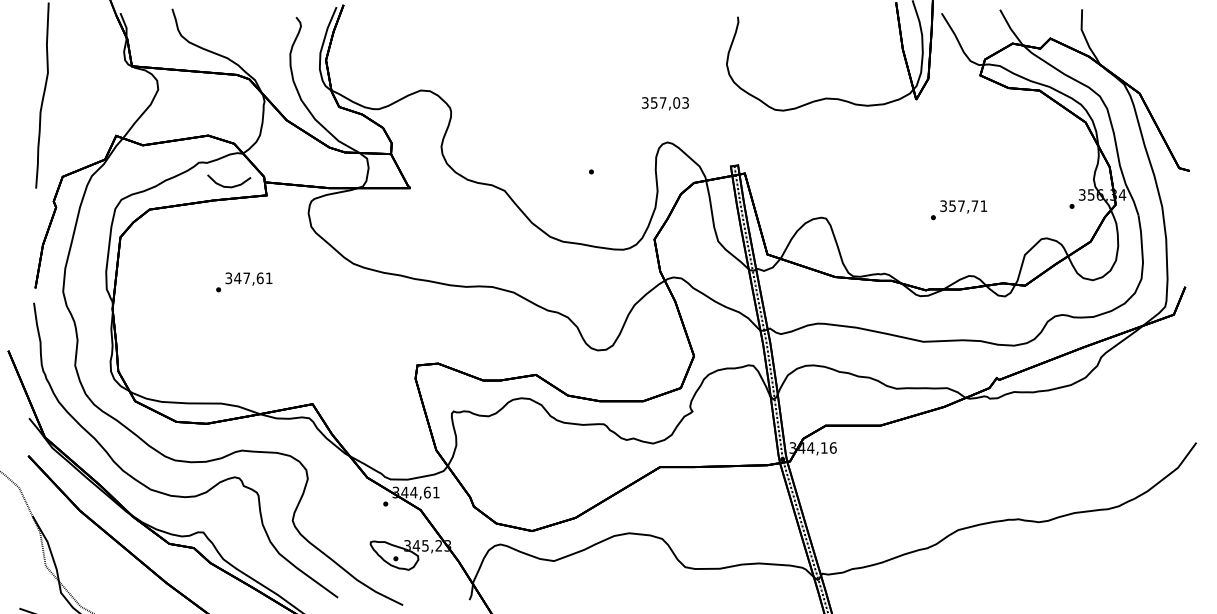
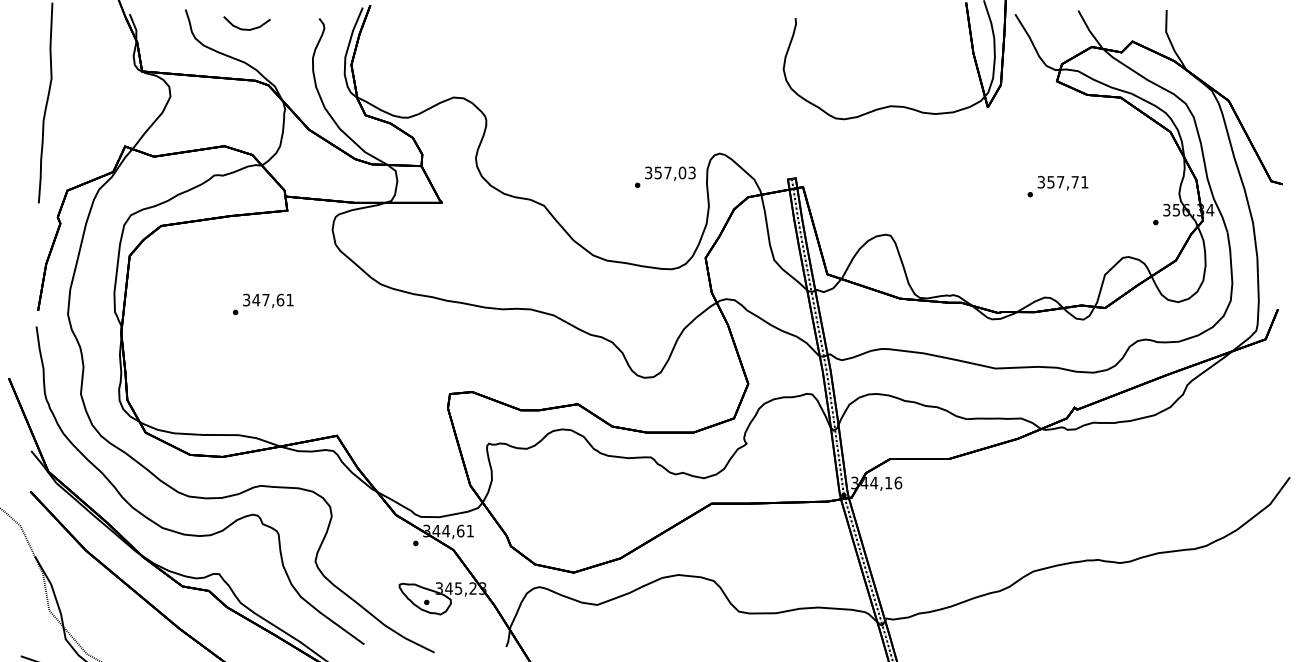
text: (665, 103) -> (670, 173), moved
curve: (228, 185) -> (246, 28), moved
text: (958, 210) -> (1057, 186), moved

